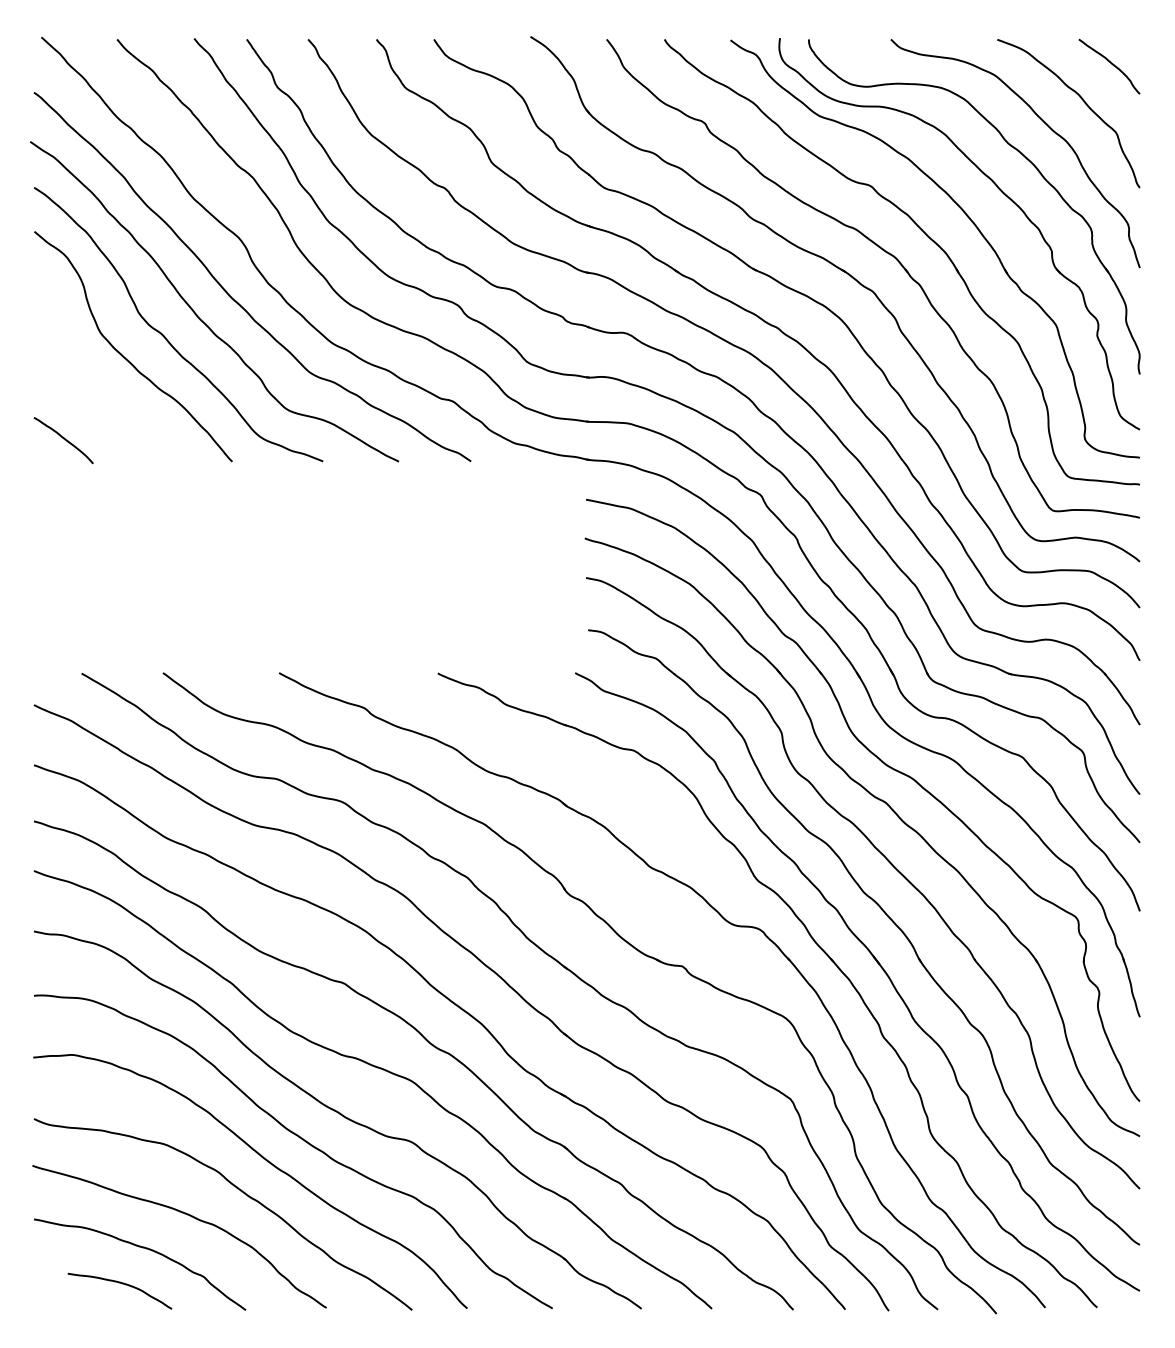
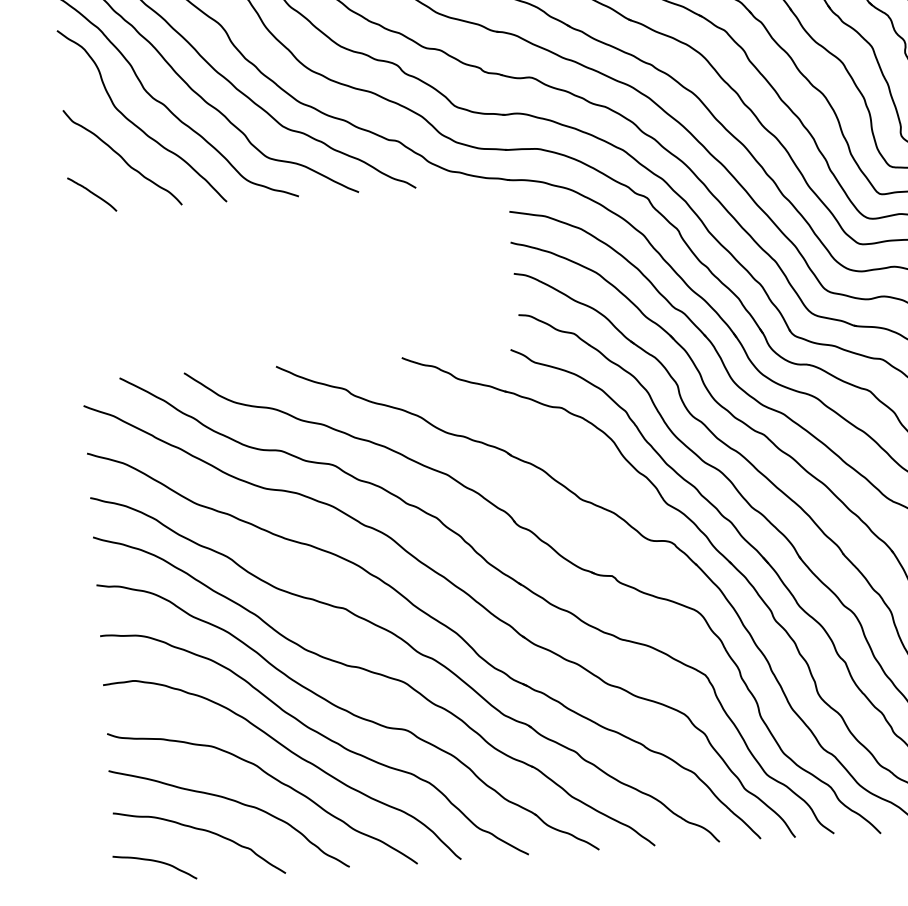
curve: (105, 396) -> (122, 157), added
curve: (122, 1284) -> (156, 862), moved

